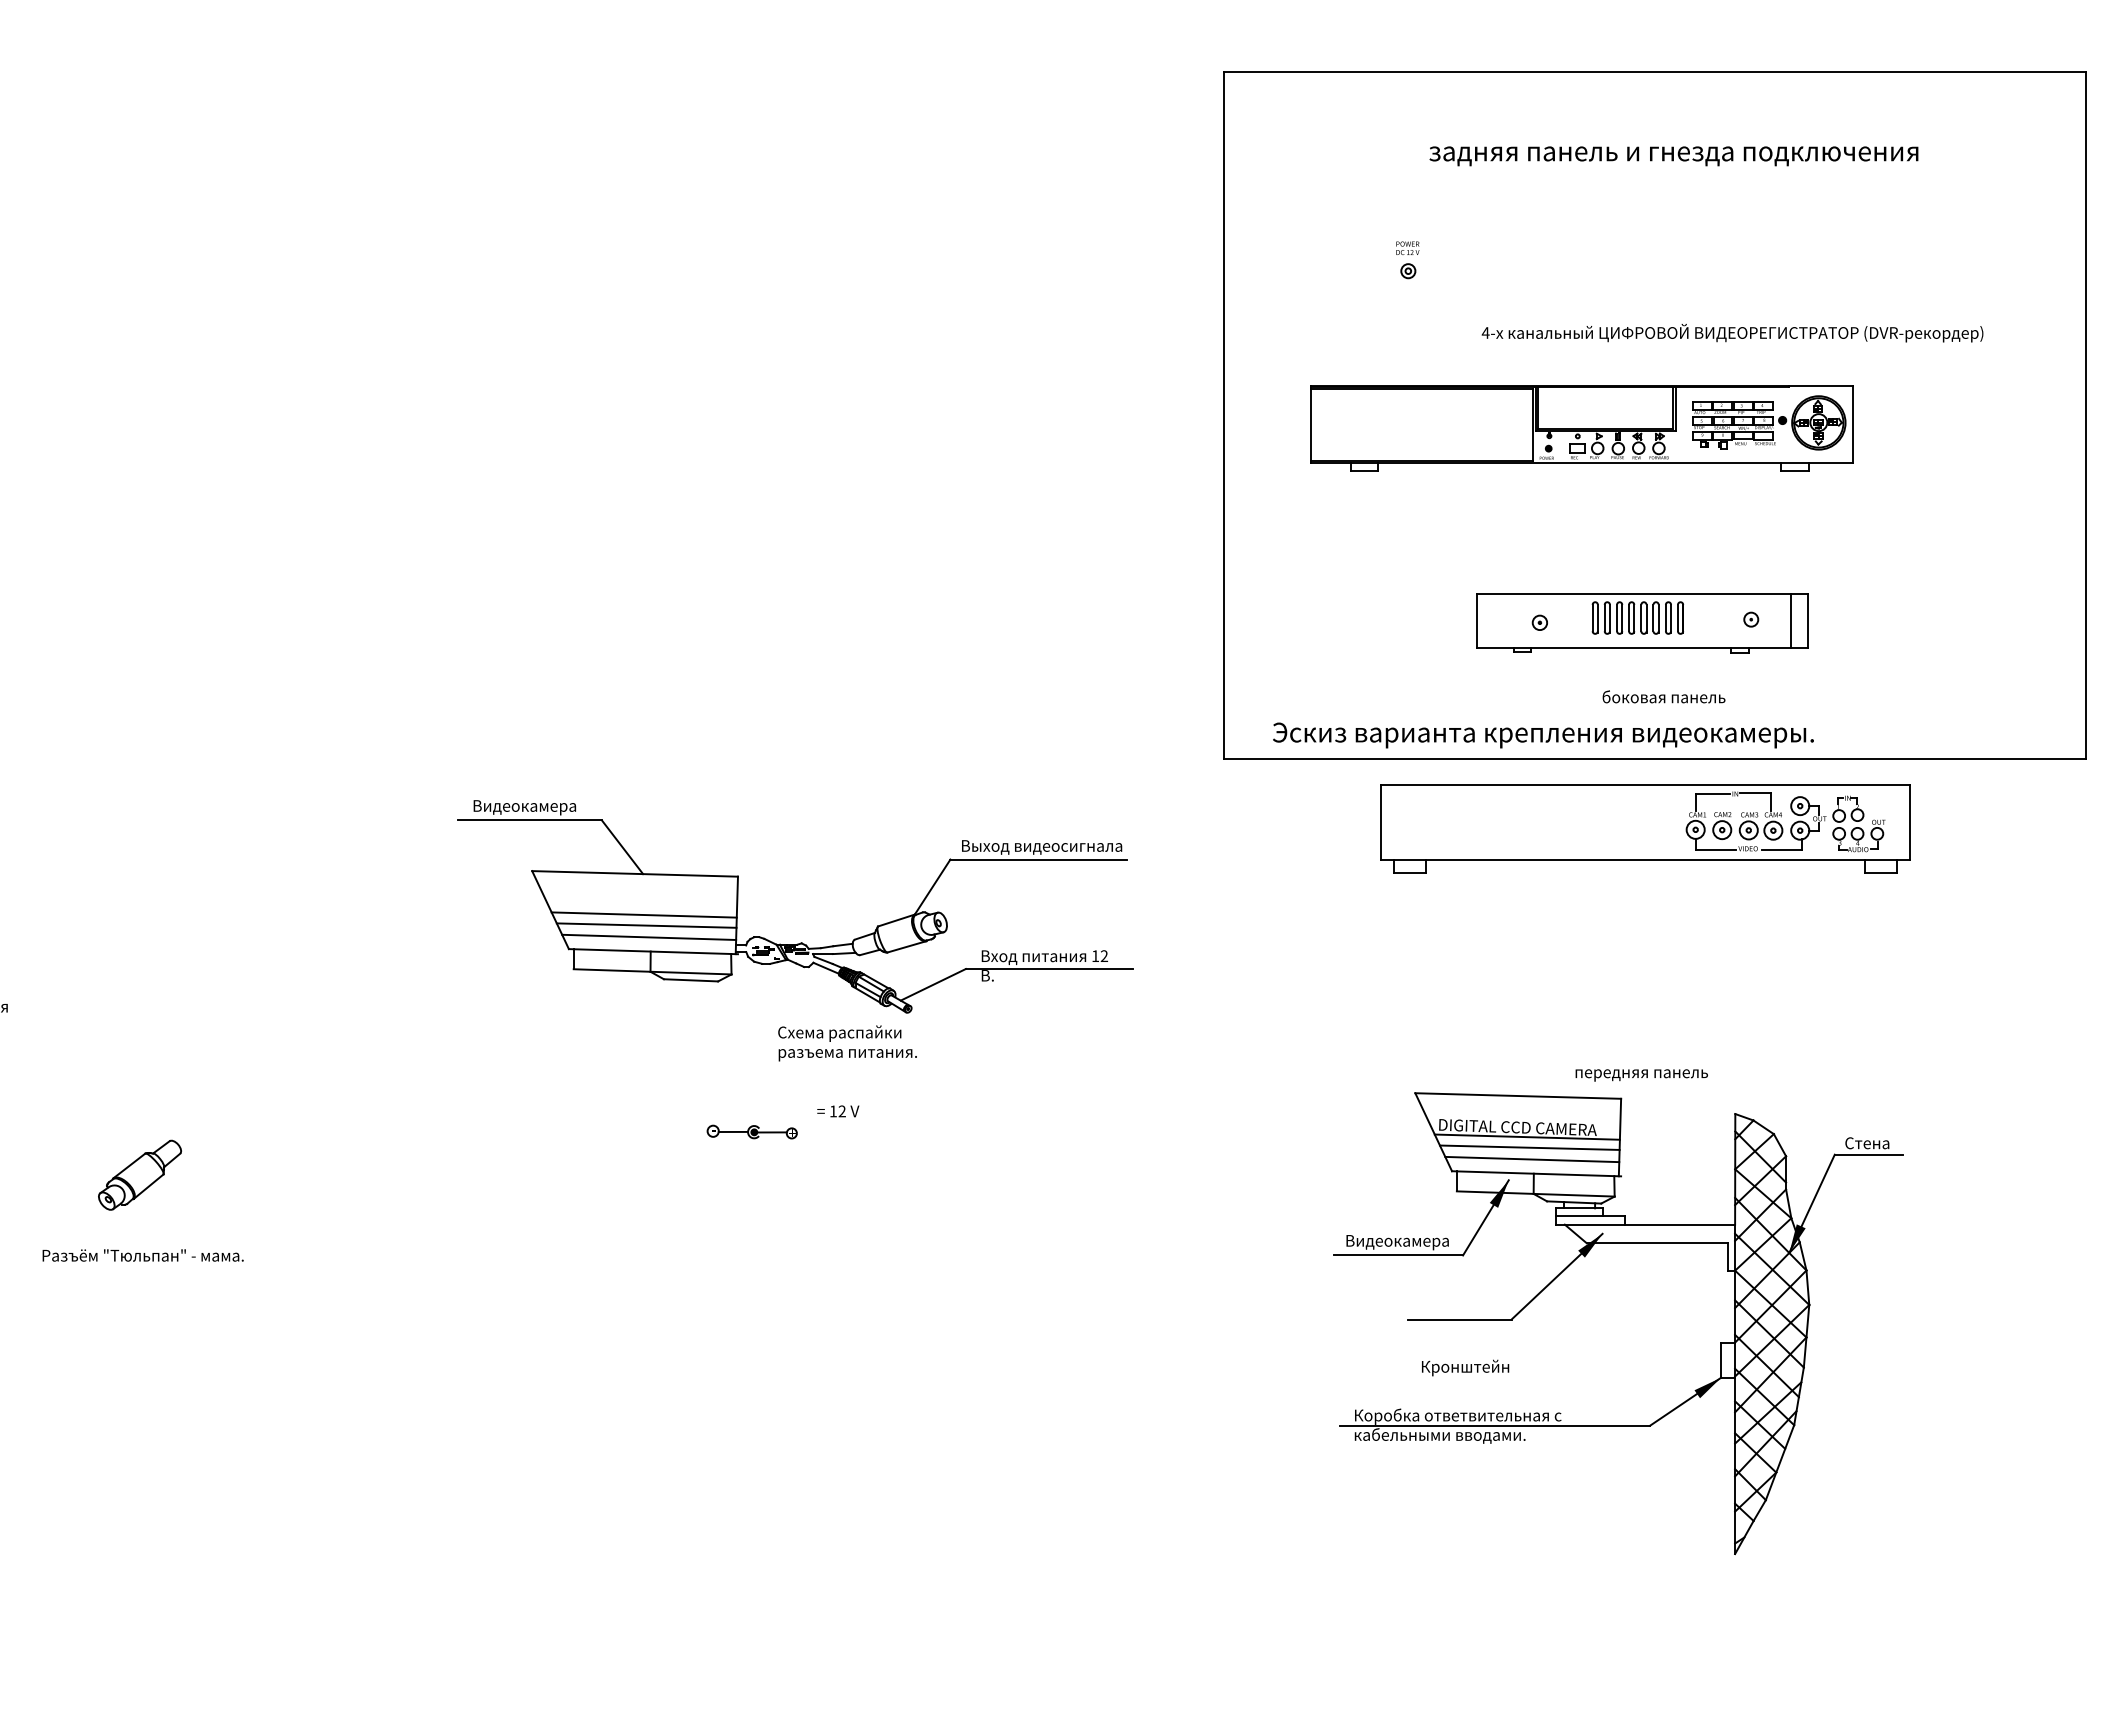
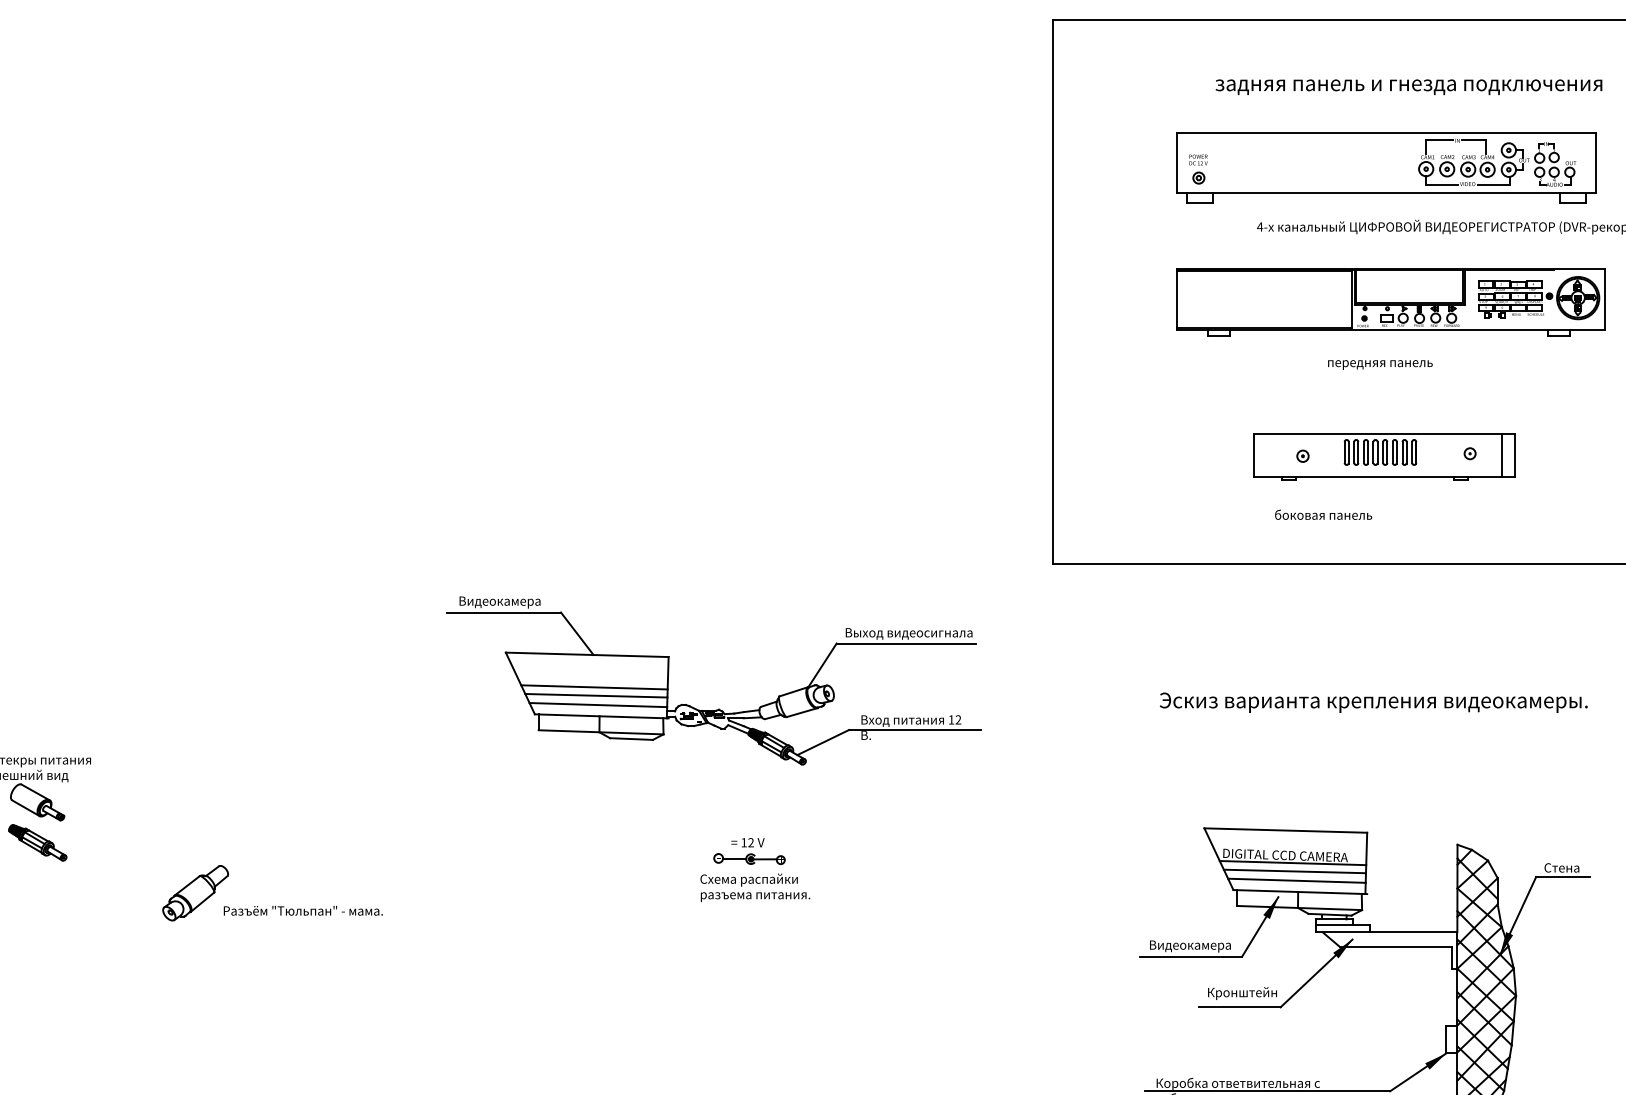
part: (1581, 428) -> (1390, 302), moved
text: (1663, 696) -> (1323, 514), moved
text: (1543, 735) -> (1373, 702), moved
part: (1645, 828) -> (1386, 168), moved
text: (847, 1043) -> (755, 887), moved
text: (1641, 1075) -> (1380, 365), moved
part: (751, 1131) -> (748, 858), moved
text: (142, 1255) -> (302, 910), moved
text: (1465, 1367) -> (1242, 993), moved

